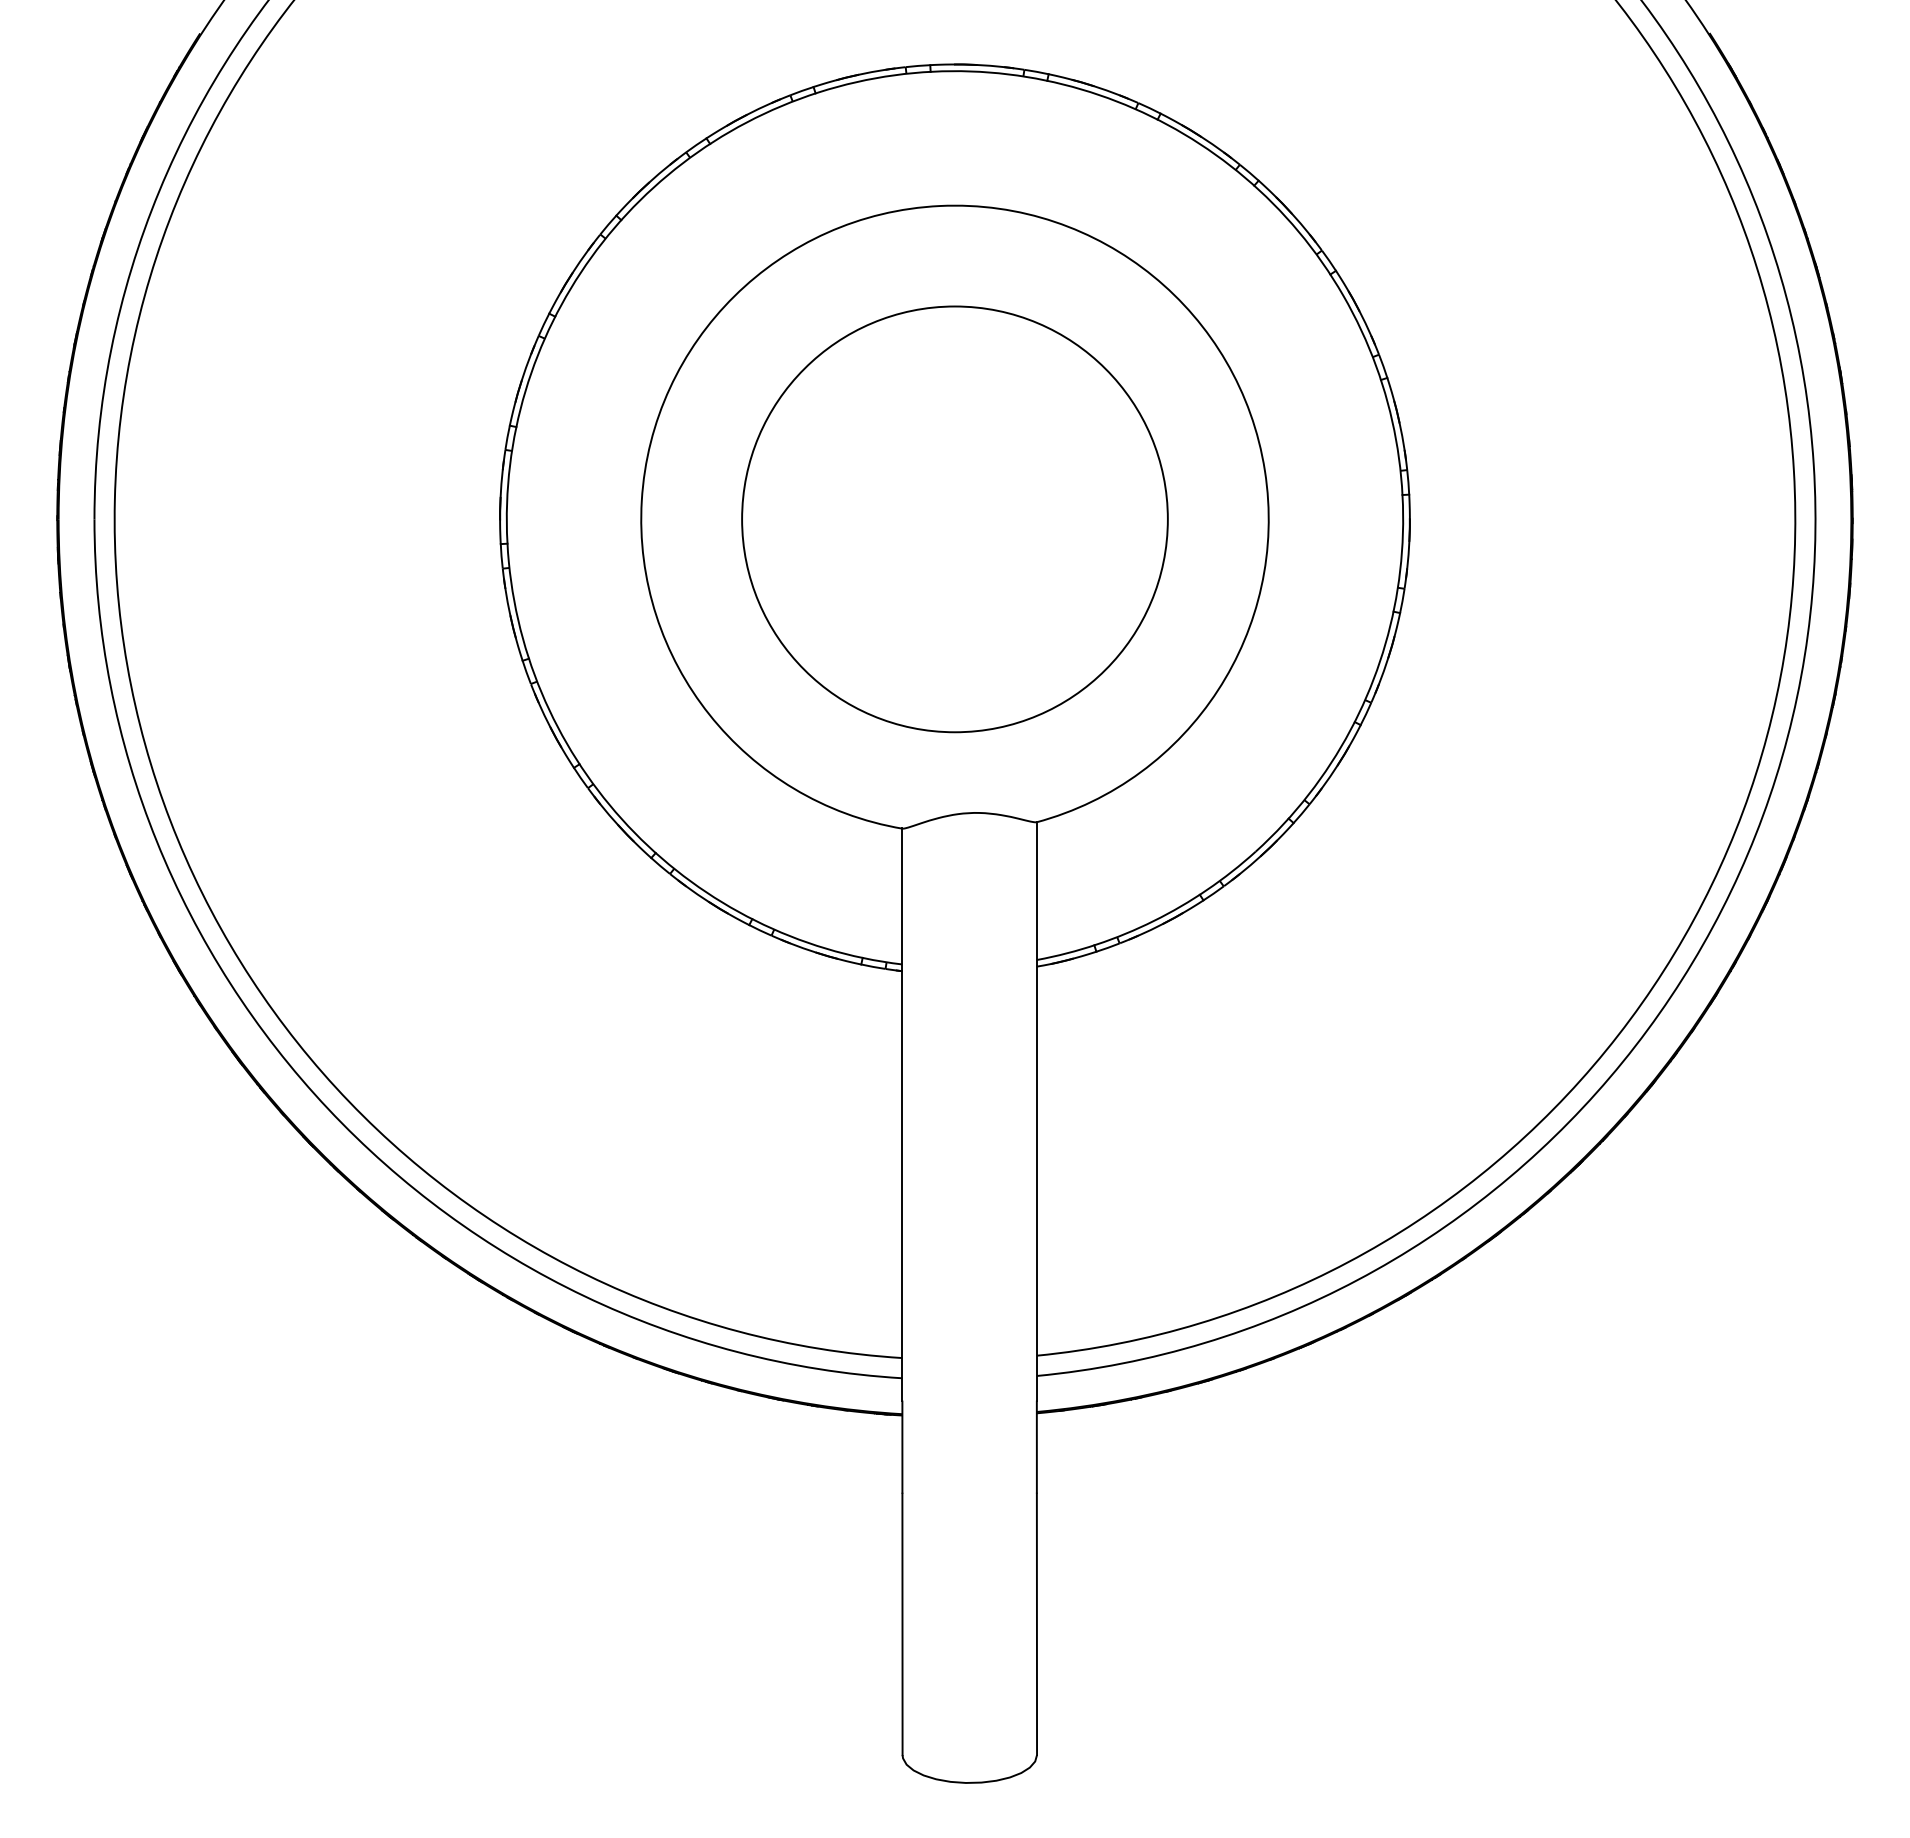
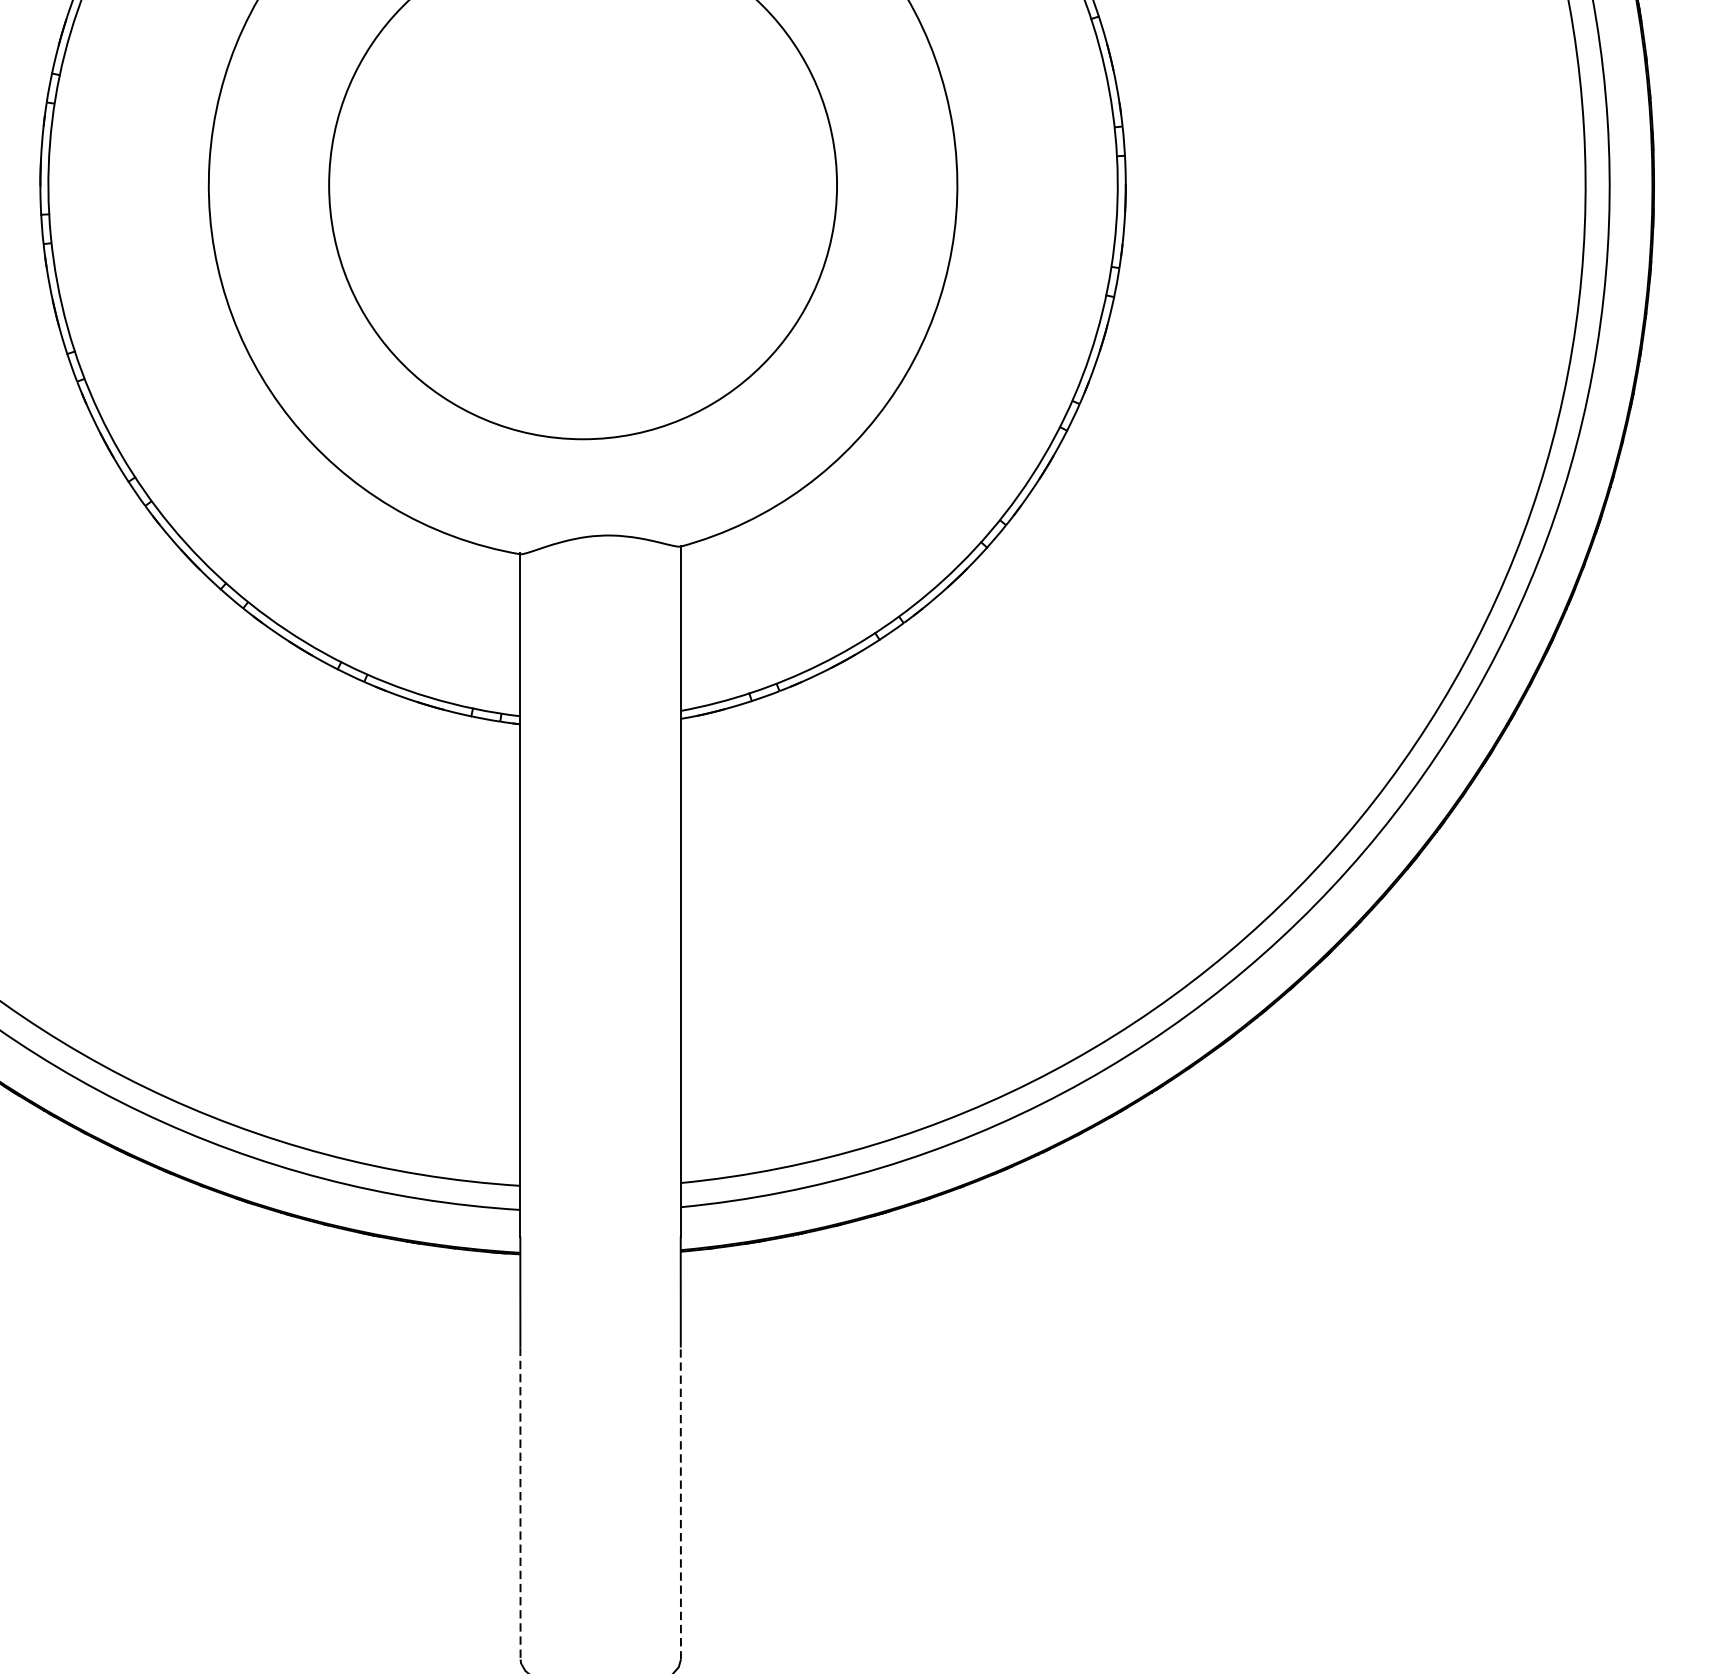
line: (902, 1624) -> (520, 1503), solid -> dashed
line: (1036, 1624) -> (680, 1503), solid -> dashed

